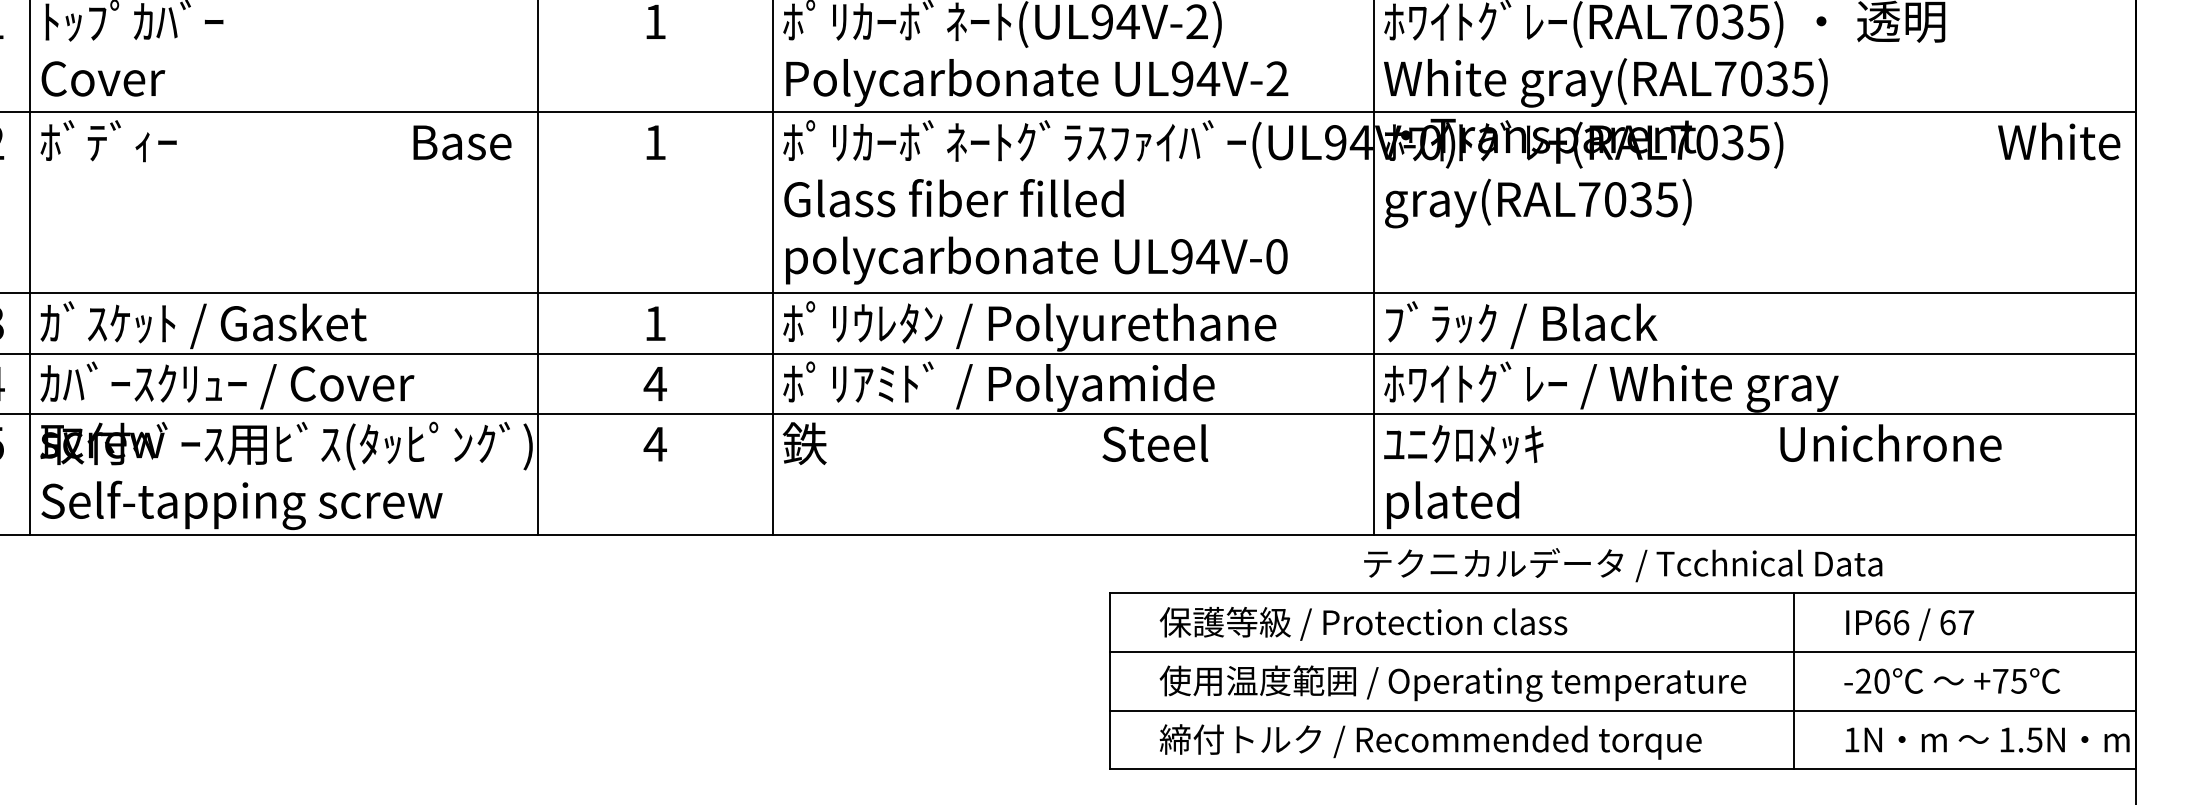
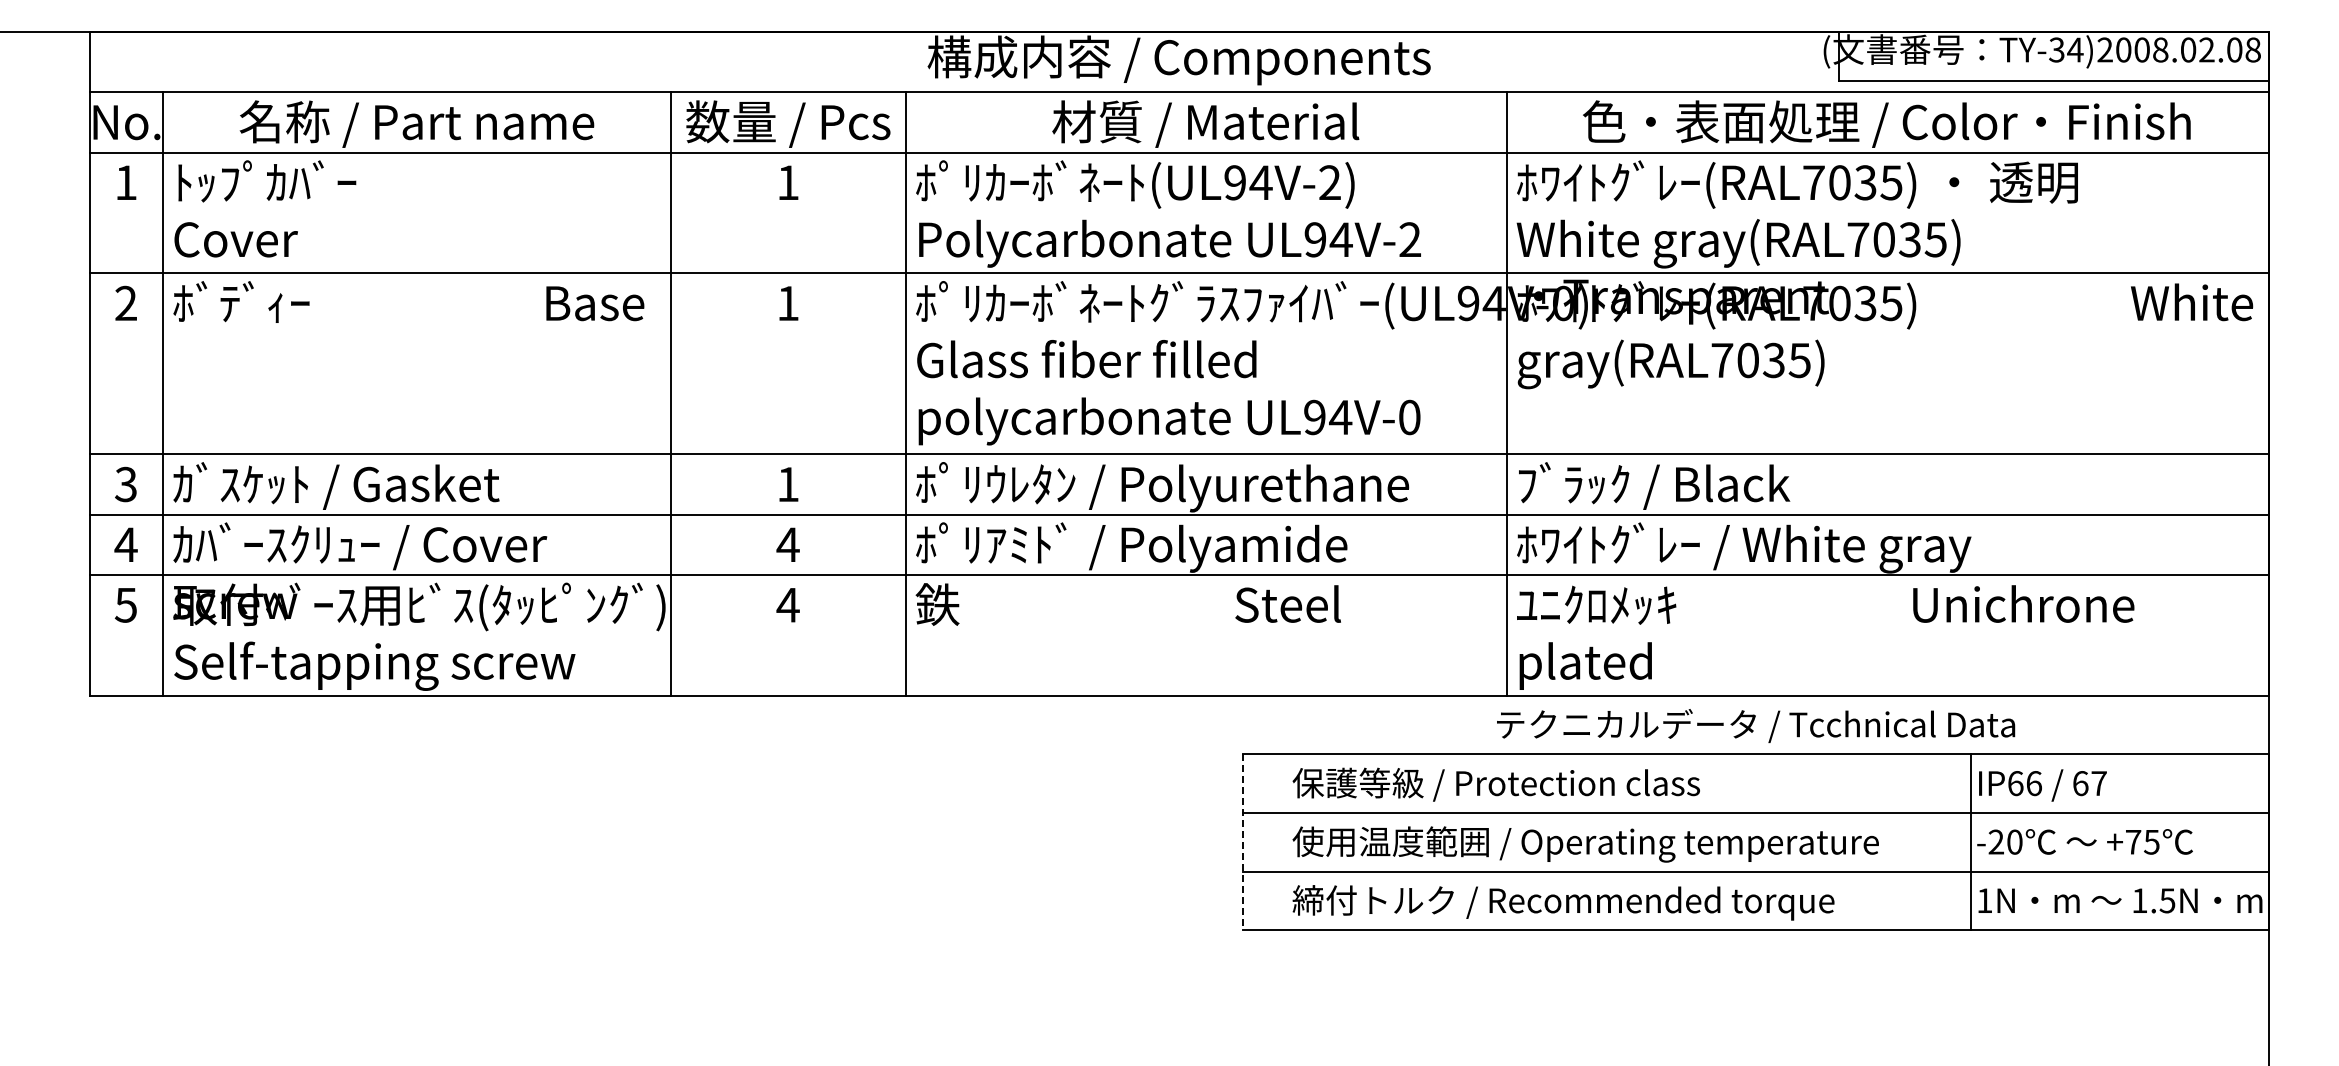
line: (1109, 681) -> (1242, 842), solid -> dashed
line: (1793, 681) -> (1970, 842), moved

